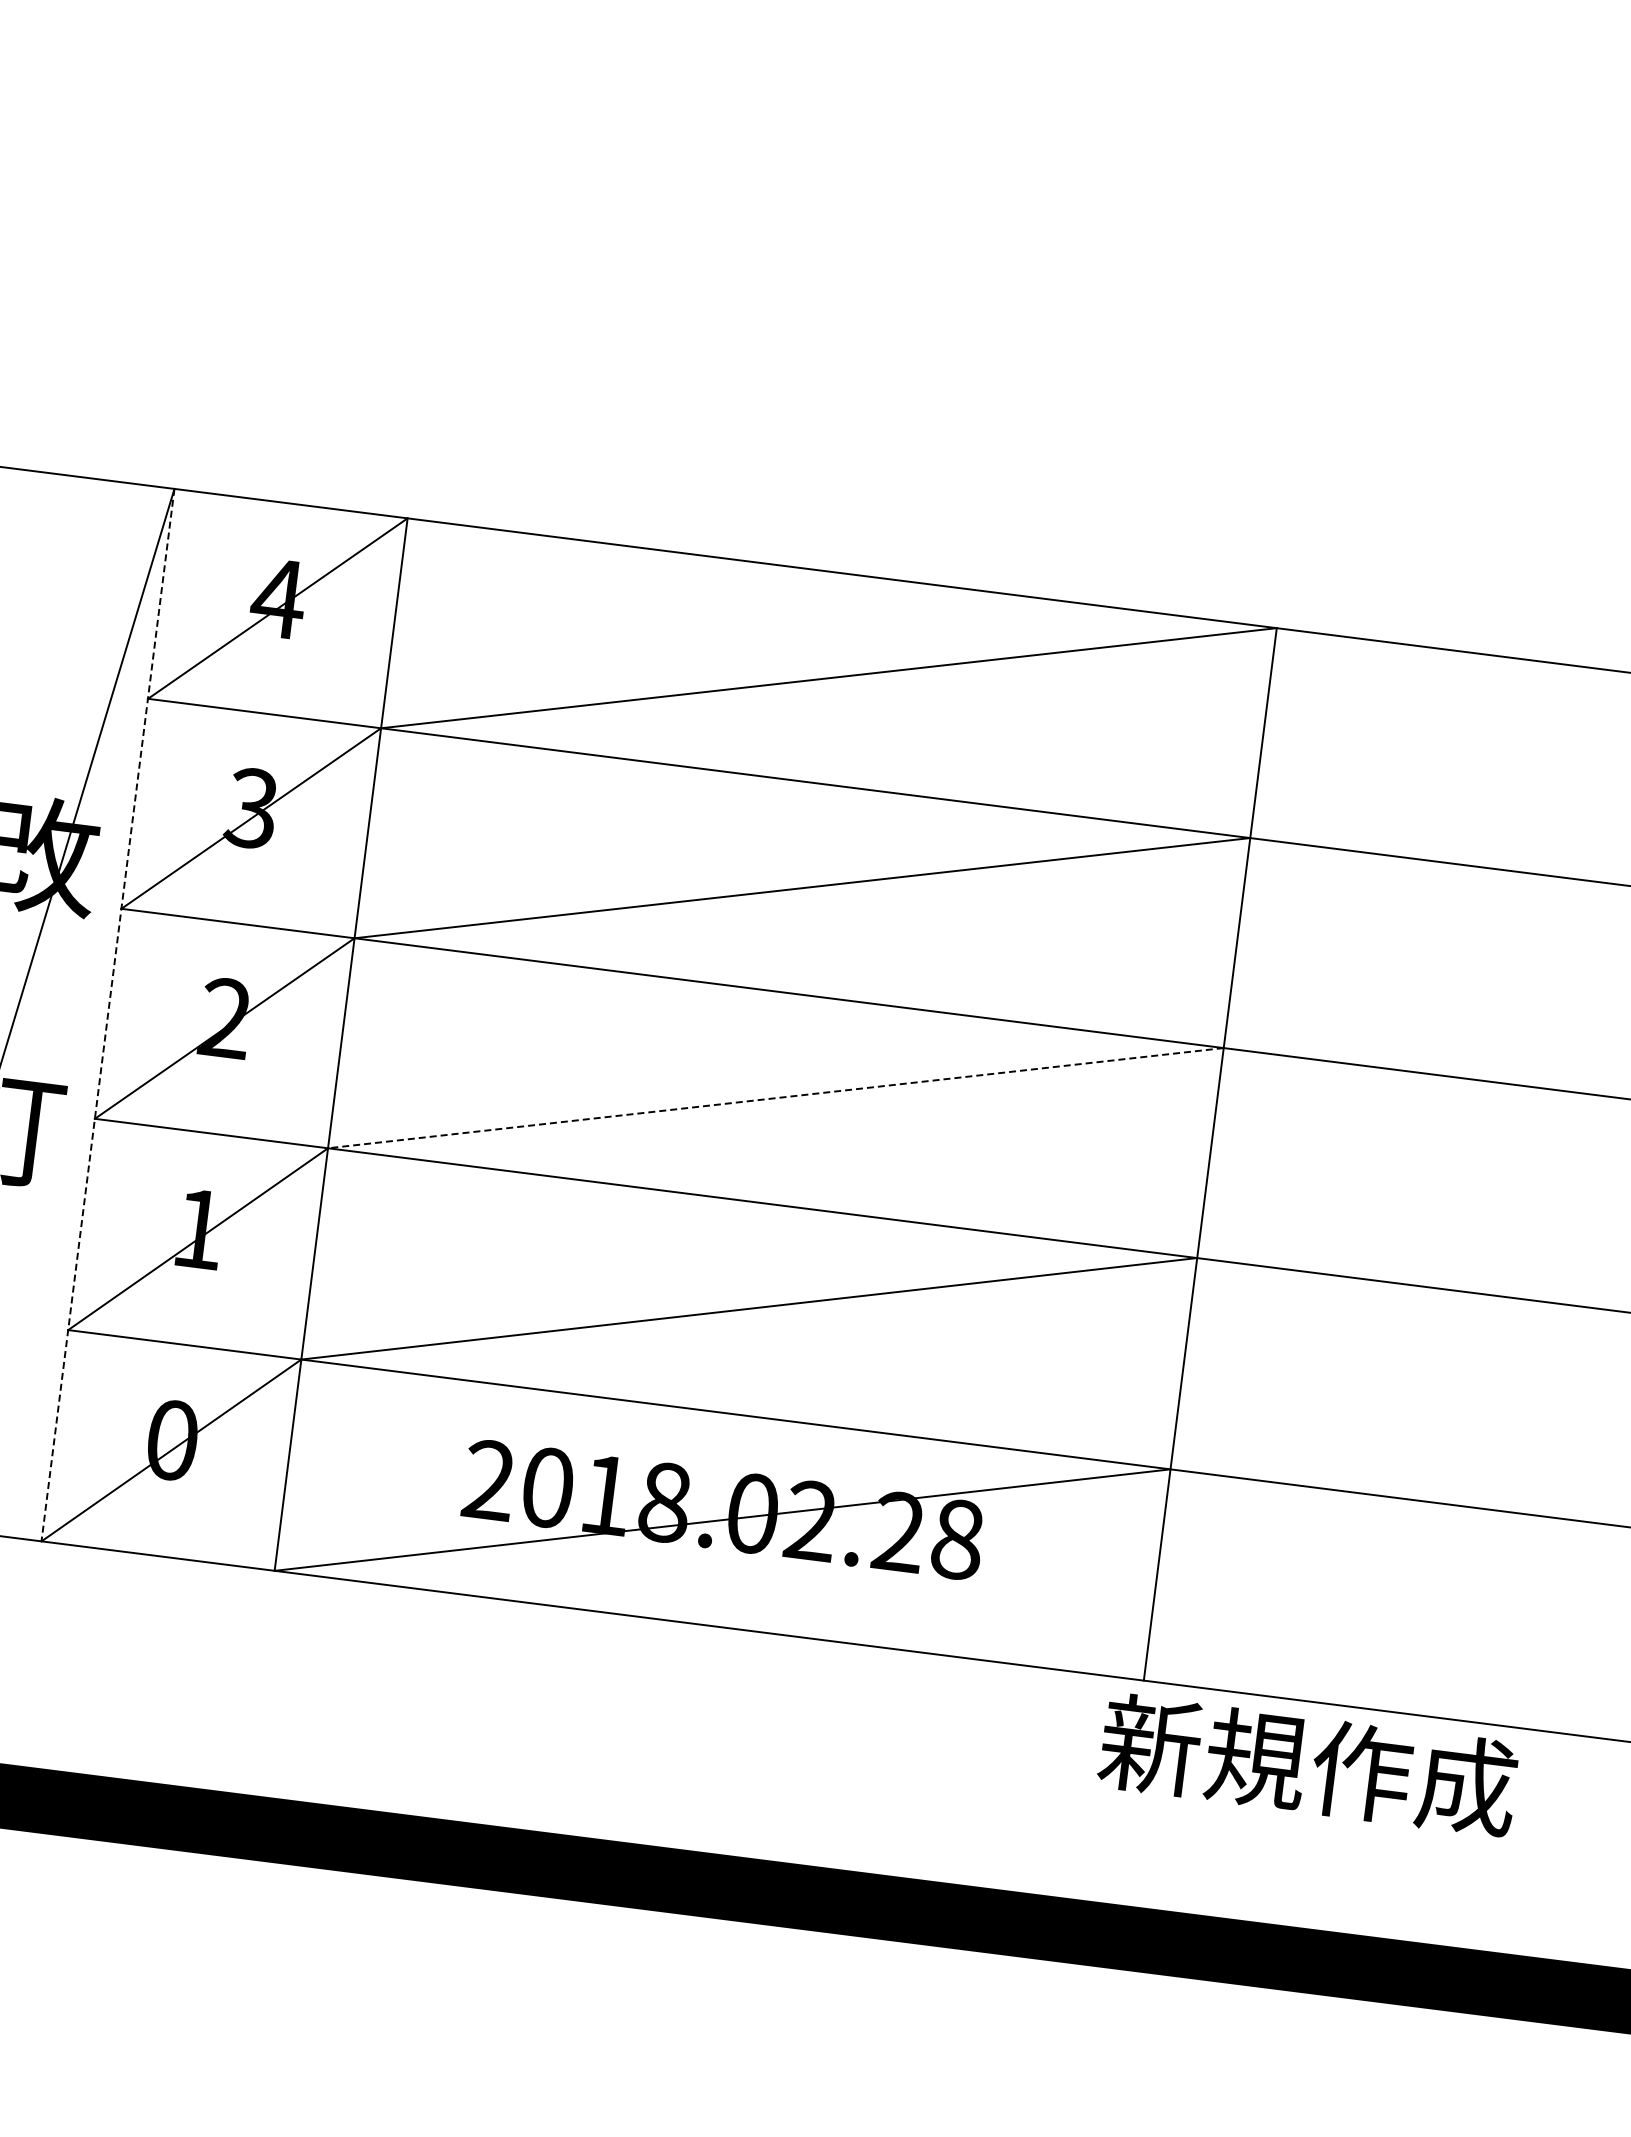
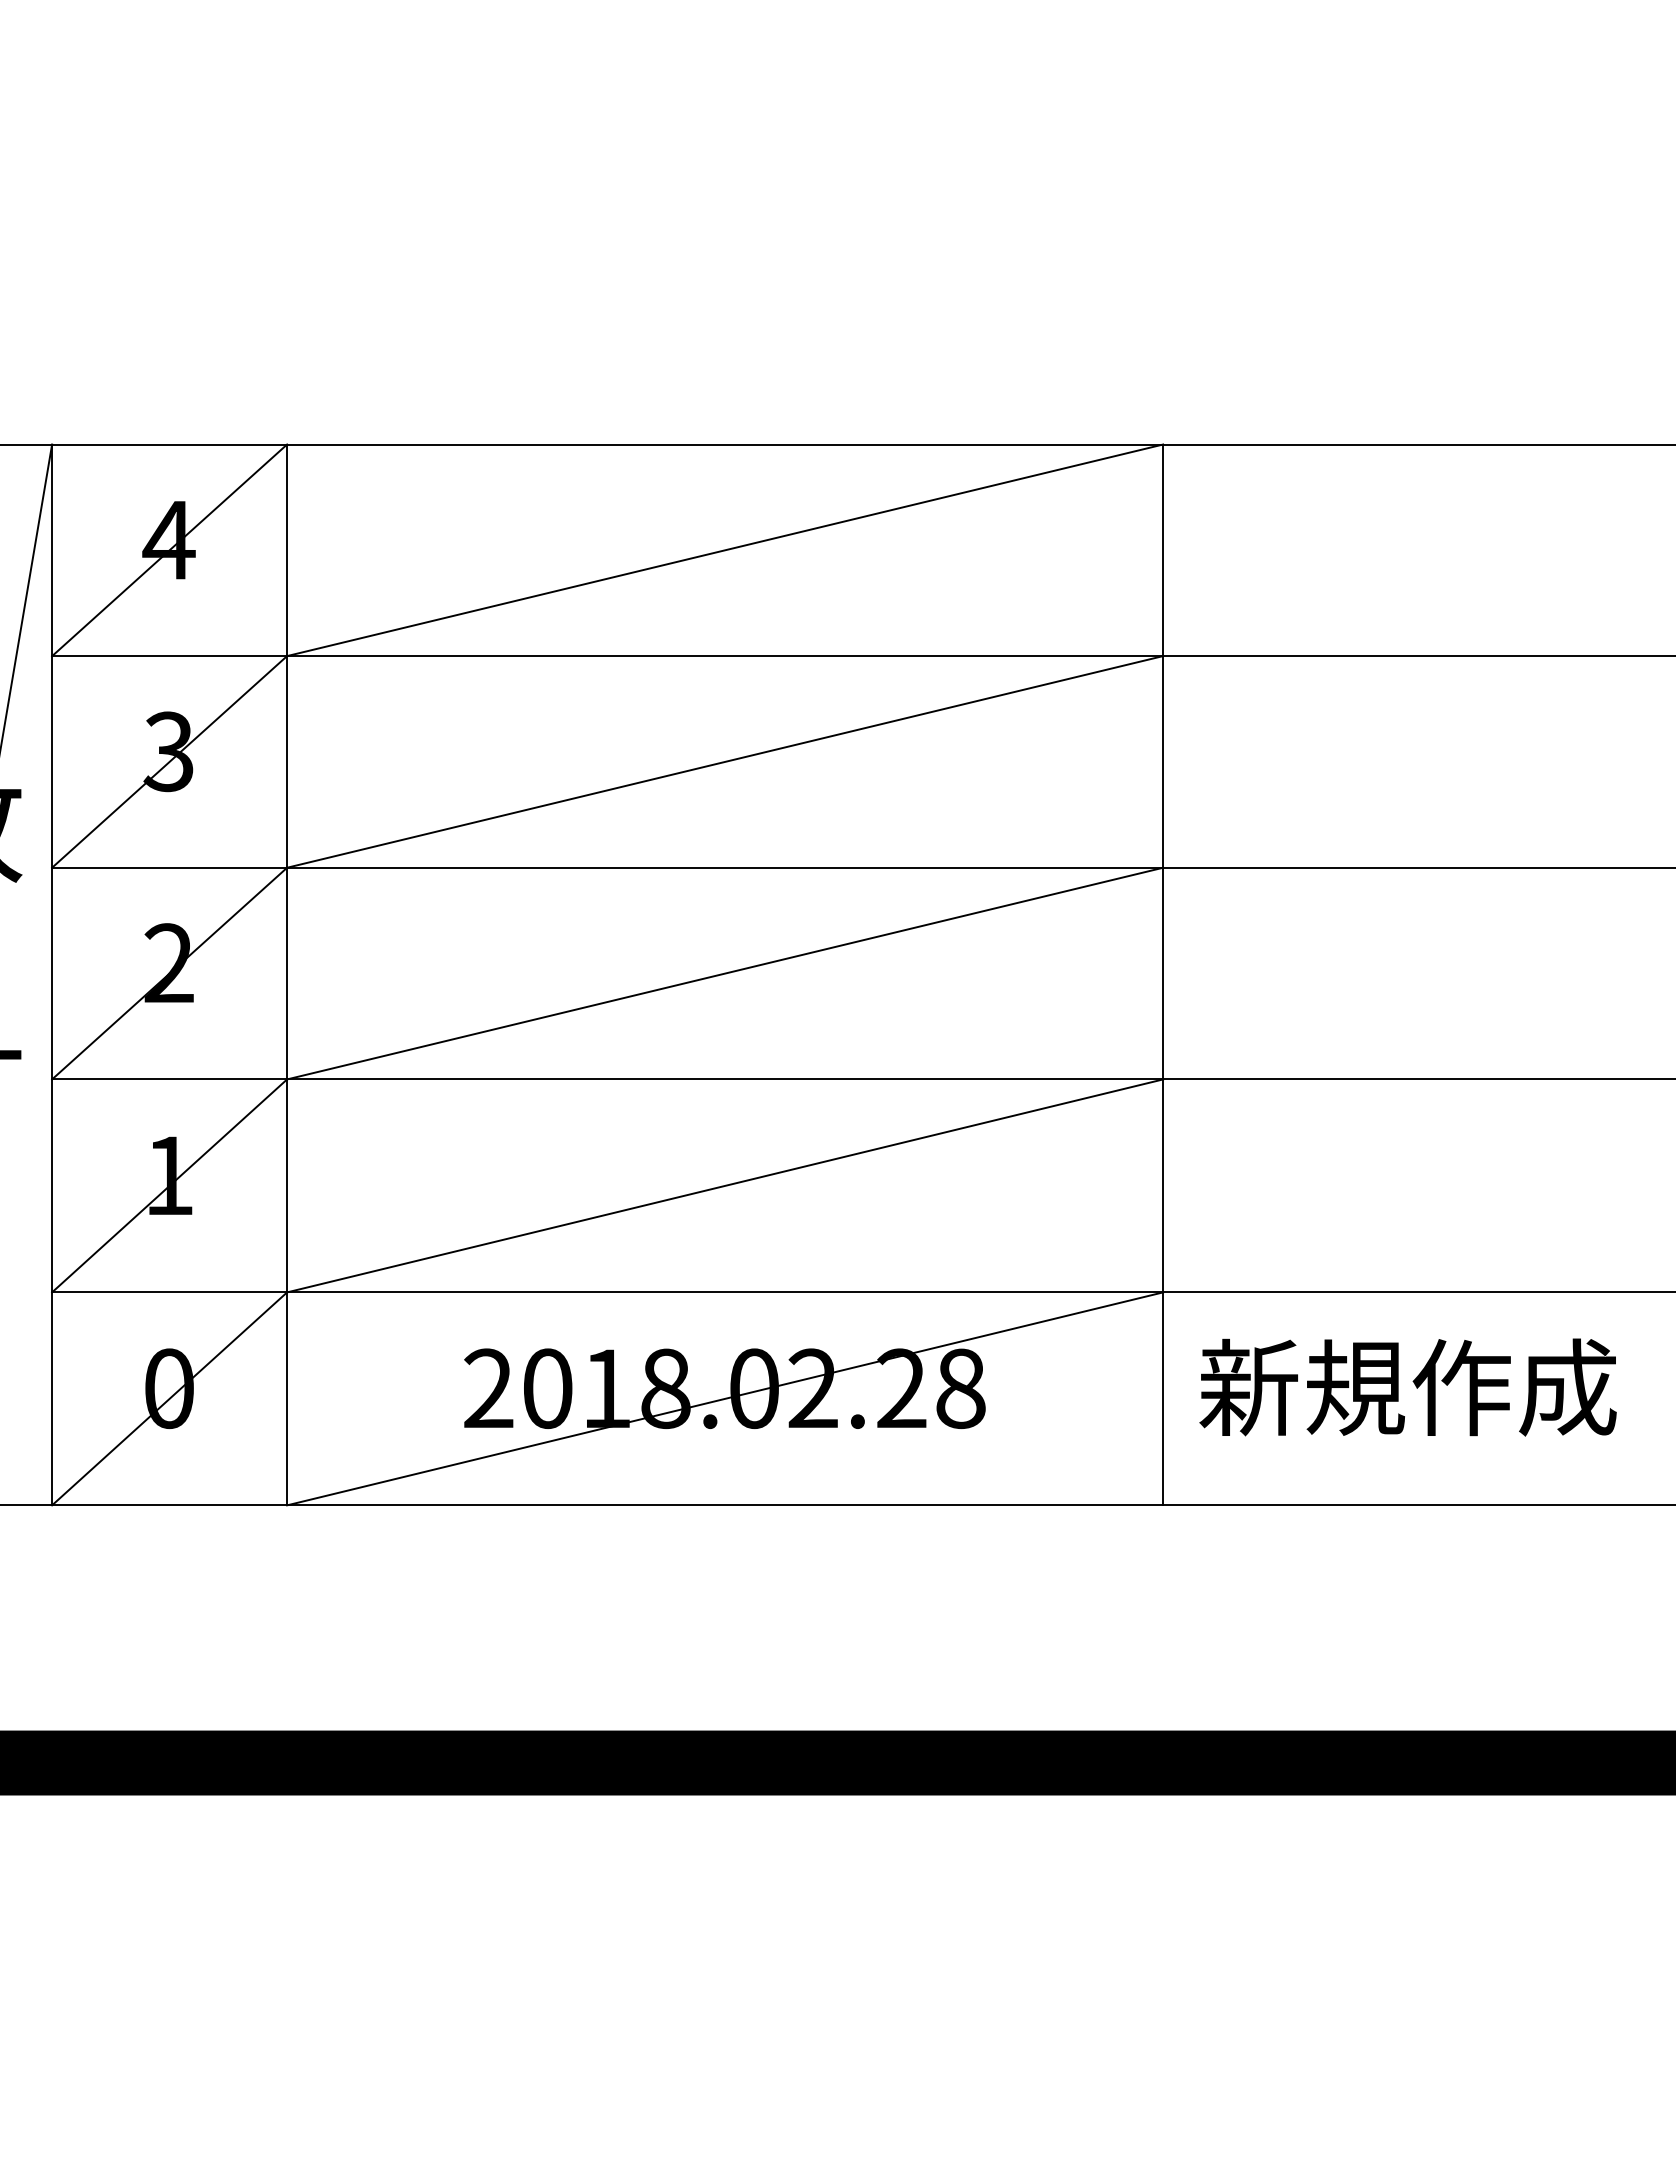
line: (108, 1015) -> (52, 975), dashed -> solid
line: (776, 1098) -> (725, 973), dashed -> solid
text: (1307, 1765) -> (1407, 1387), moved

